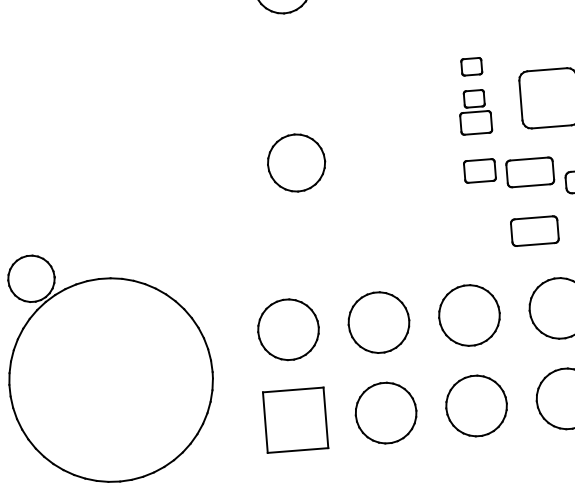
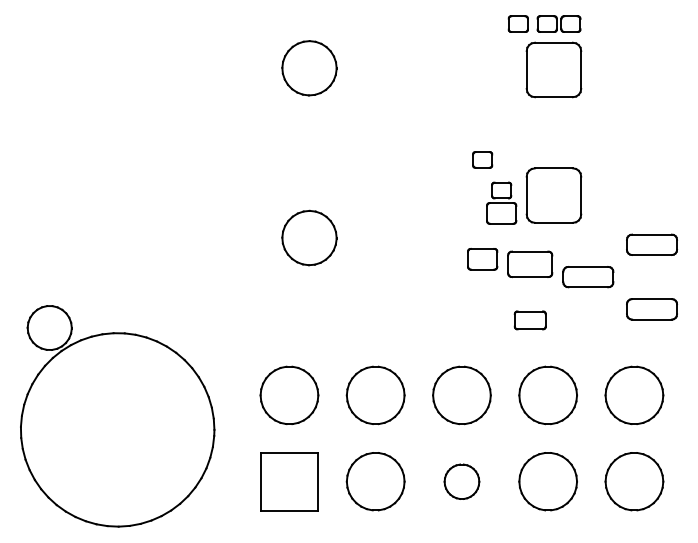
part: (475, 111) -> (501, 202), moved
part: (535, 231) -> (530, 320), size x0.7
part: (476, 405) -> (461, 481), size x0.6

